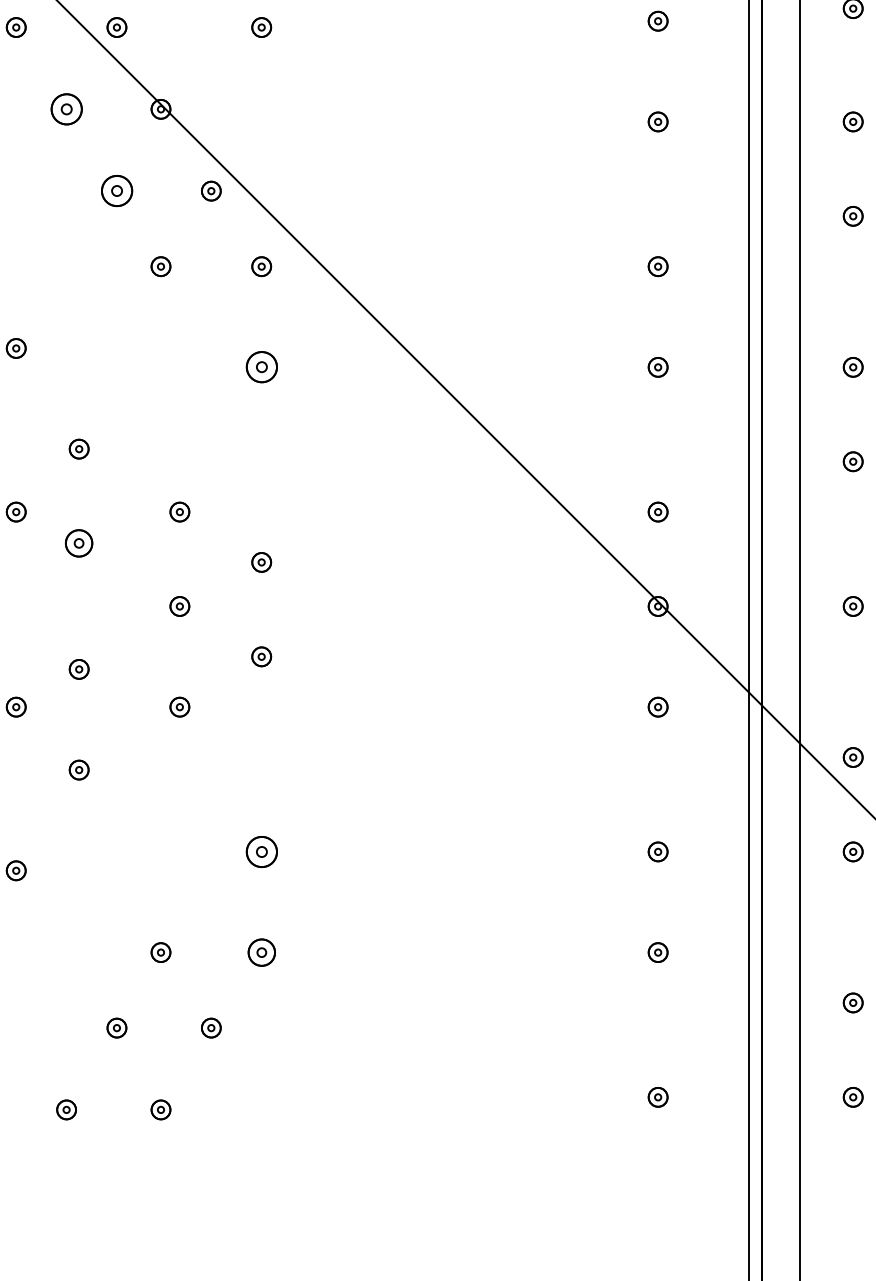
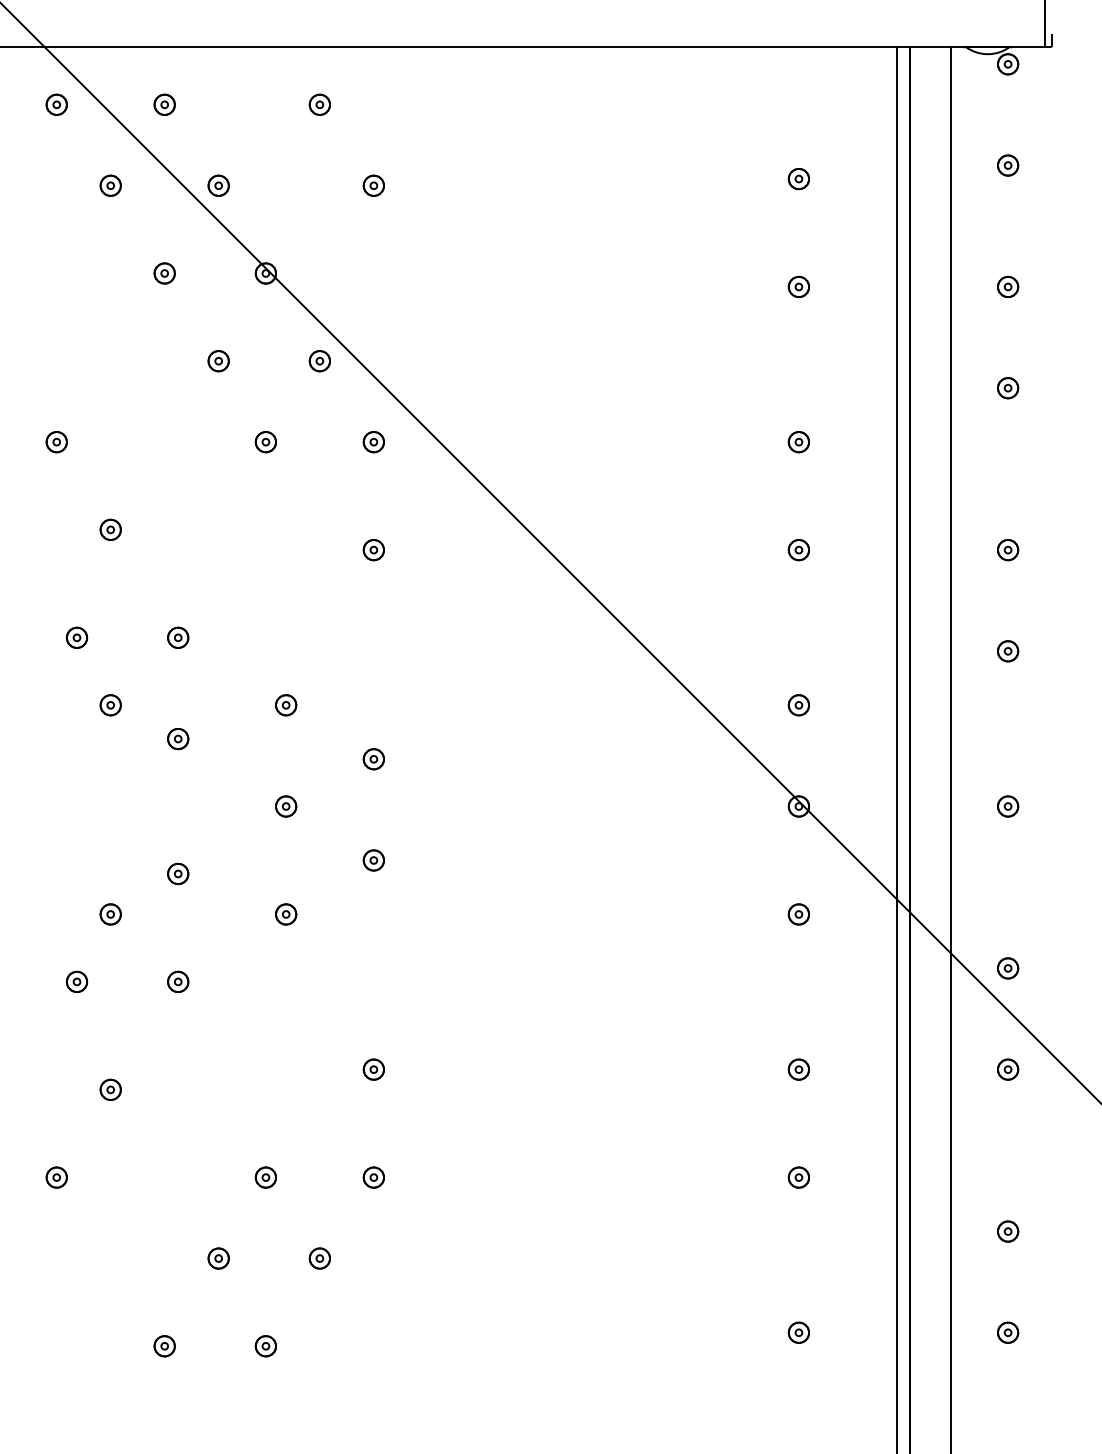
part: (66, 109) -> (164, 273), size x0.62
part: (116, 191) -> (218, 361), size x0.62
part: (261, 367) -> (373, 550), size x0.62
part: (79, 543) -> (178, 739), size x0.71
part: (261, 851) -> (373, 1069), size x0.62
part: (261, 952) -> (373, 1177), size x0.71

